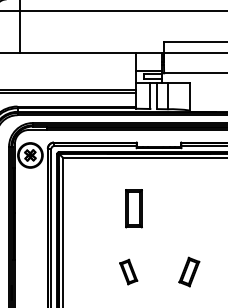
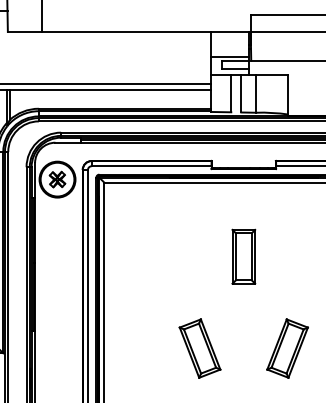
part: (133, 208) -> (243, 256), moved
part: (128, 271) -> (199, 347), size x1.67
part: (189, 271) -> (287, 347), size x1.43

